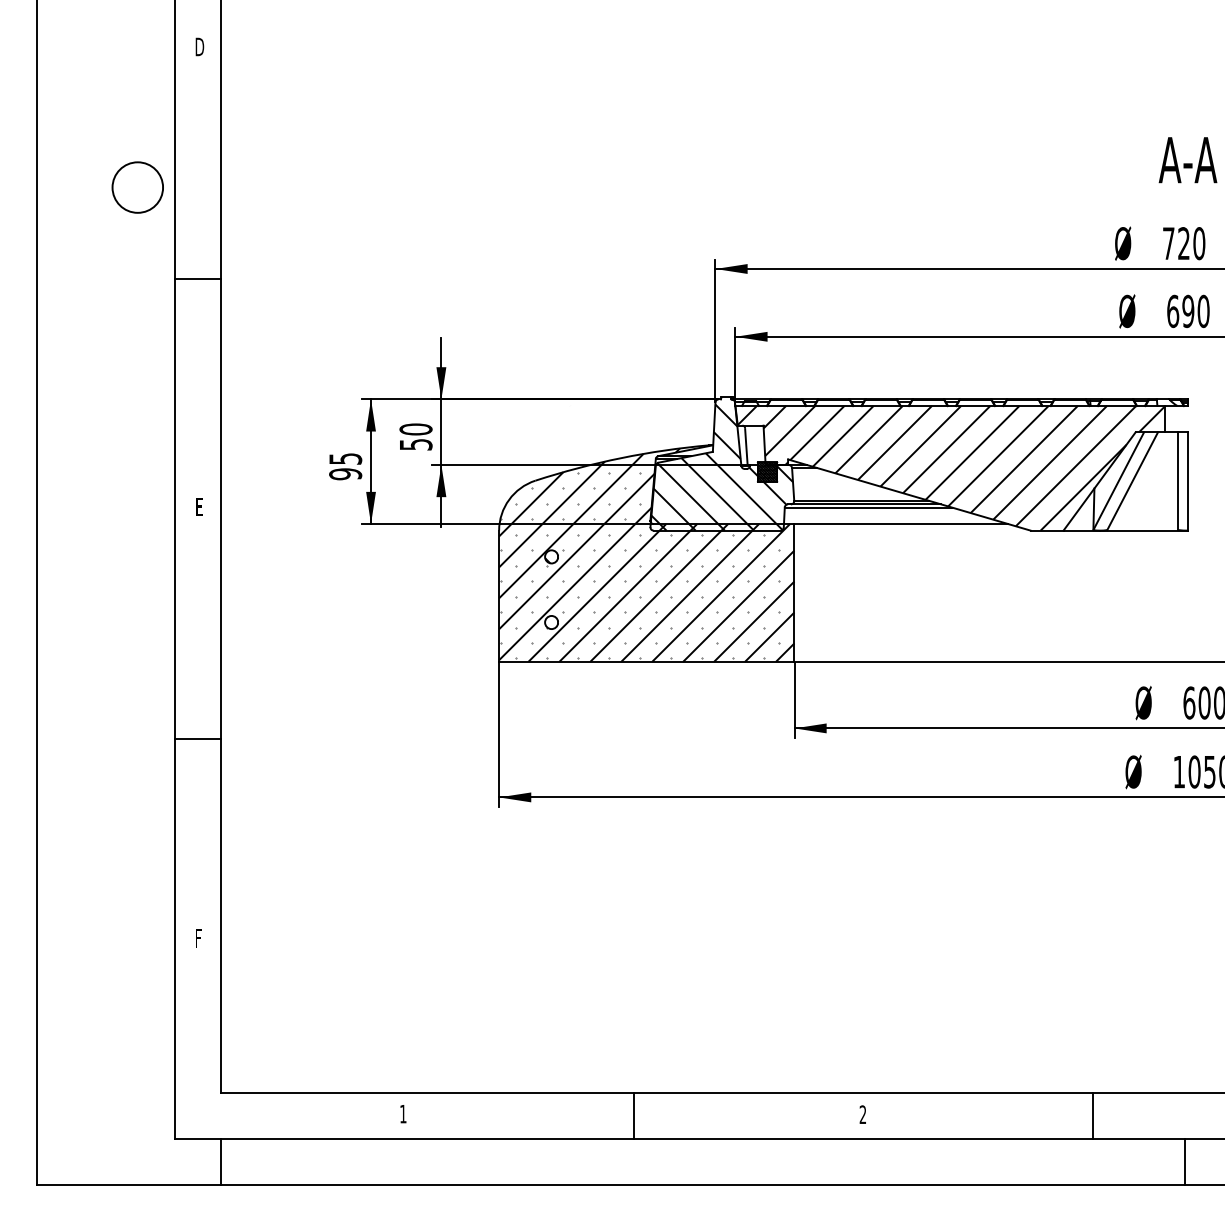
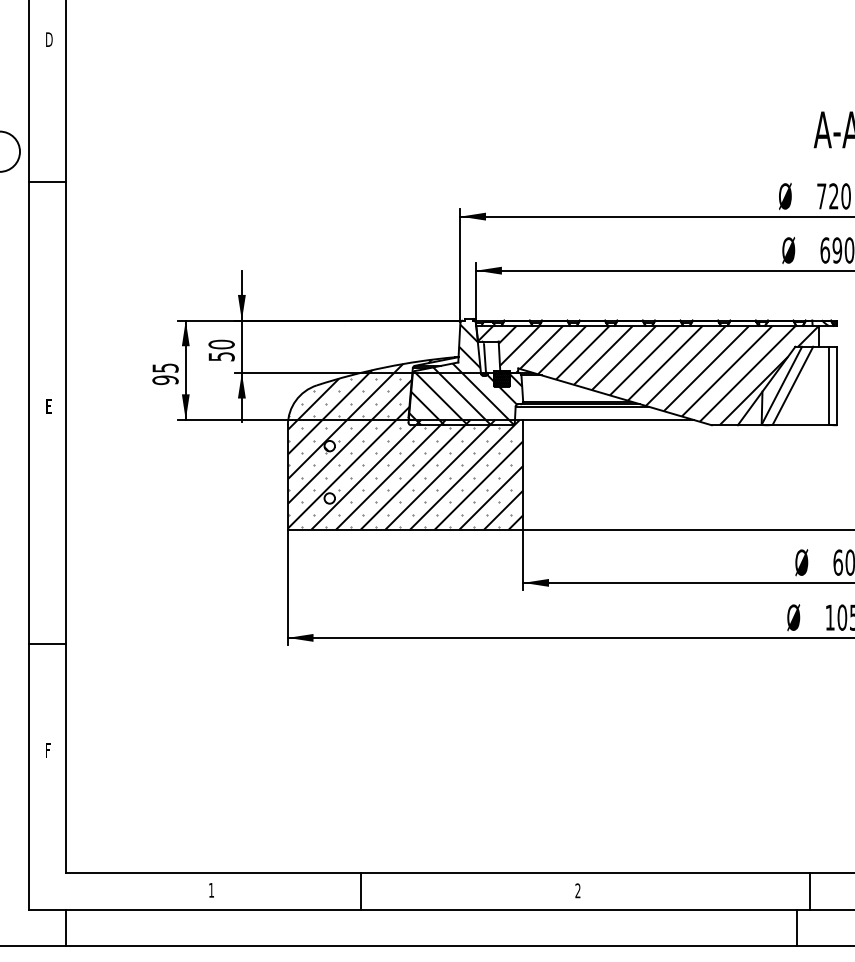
line: (197, 279) -> (47, 181), moved
line: (197, 738) -> (47, 643), moved
line: (633, 1115) -> (360, 891), moved
line: (1093, 1115) -> (810, 891), moved
line: (1185, 1161) -> (797, 928), moved

